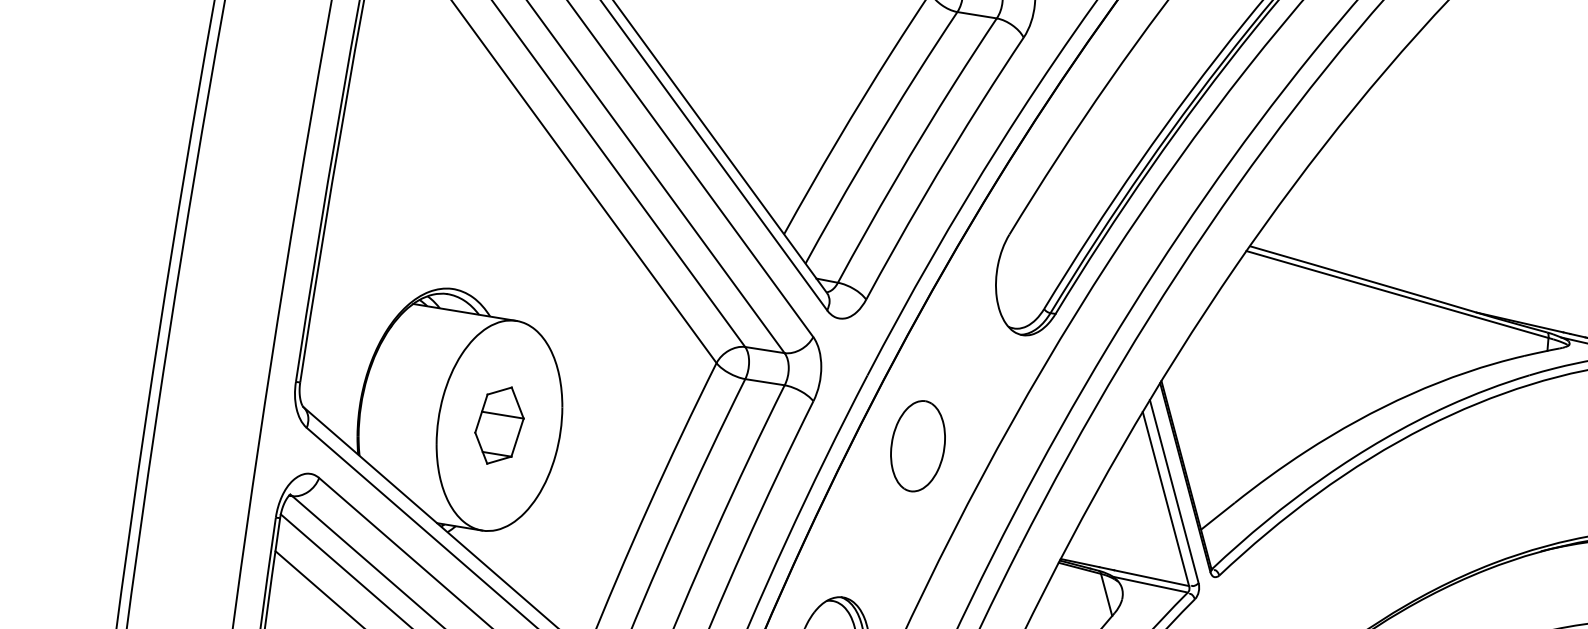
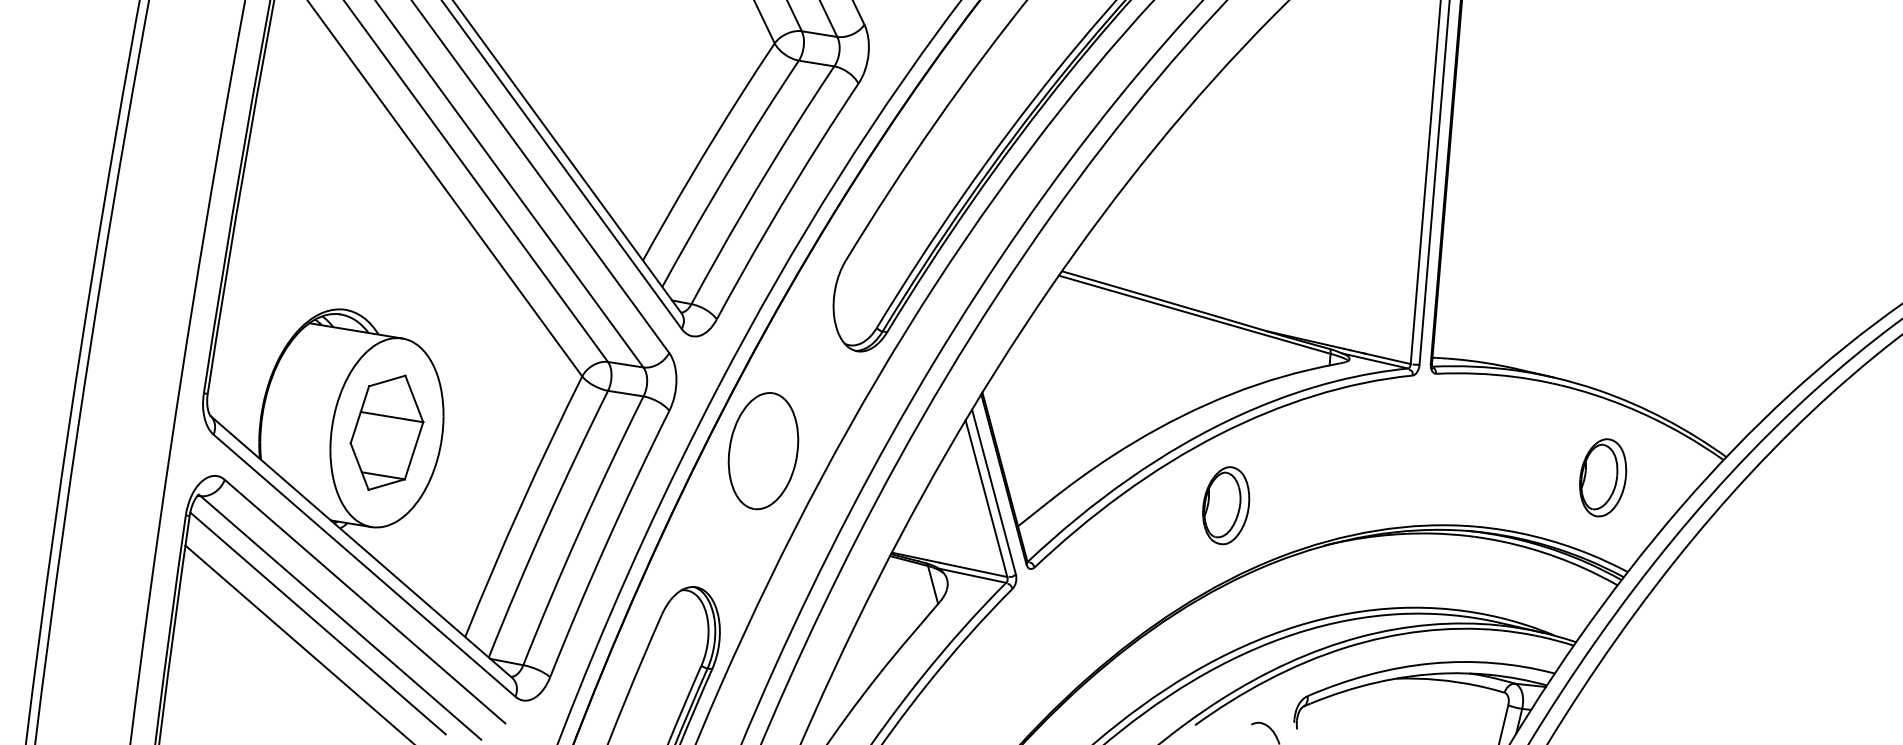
part: (498, 425) -> (386, 432), size x1.67
part: (918, 446) -> (763, 451), size x1.43
part: (1432, 506) -> (1226, 505), added

